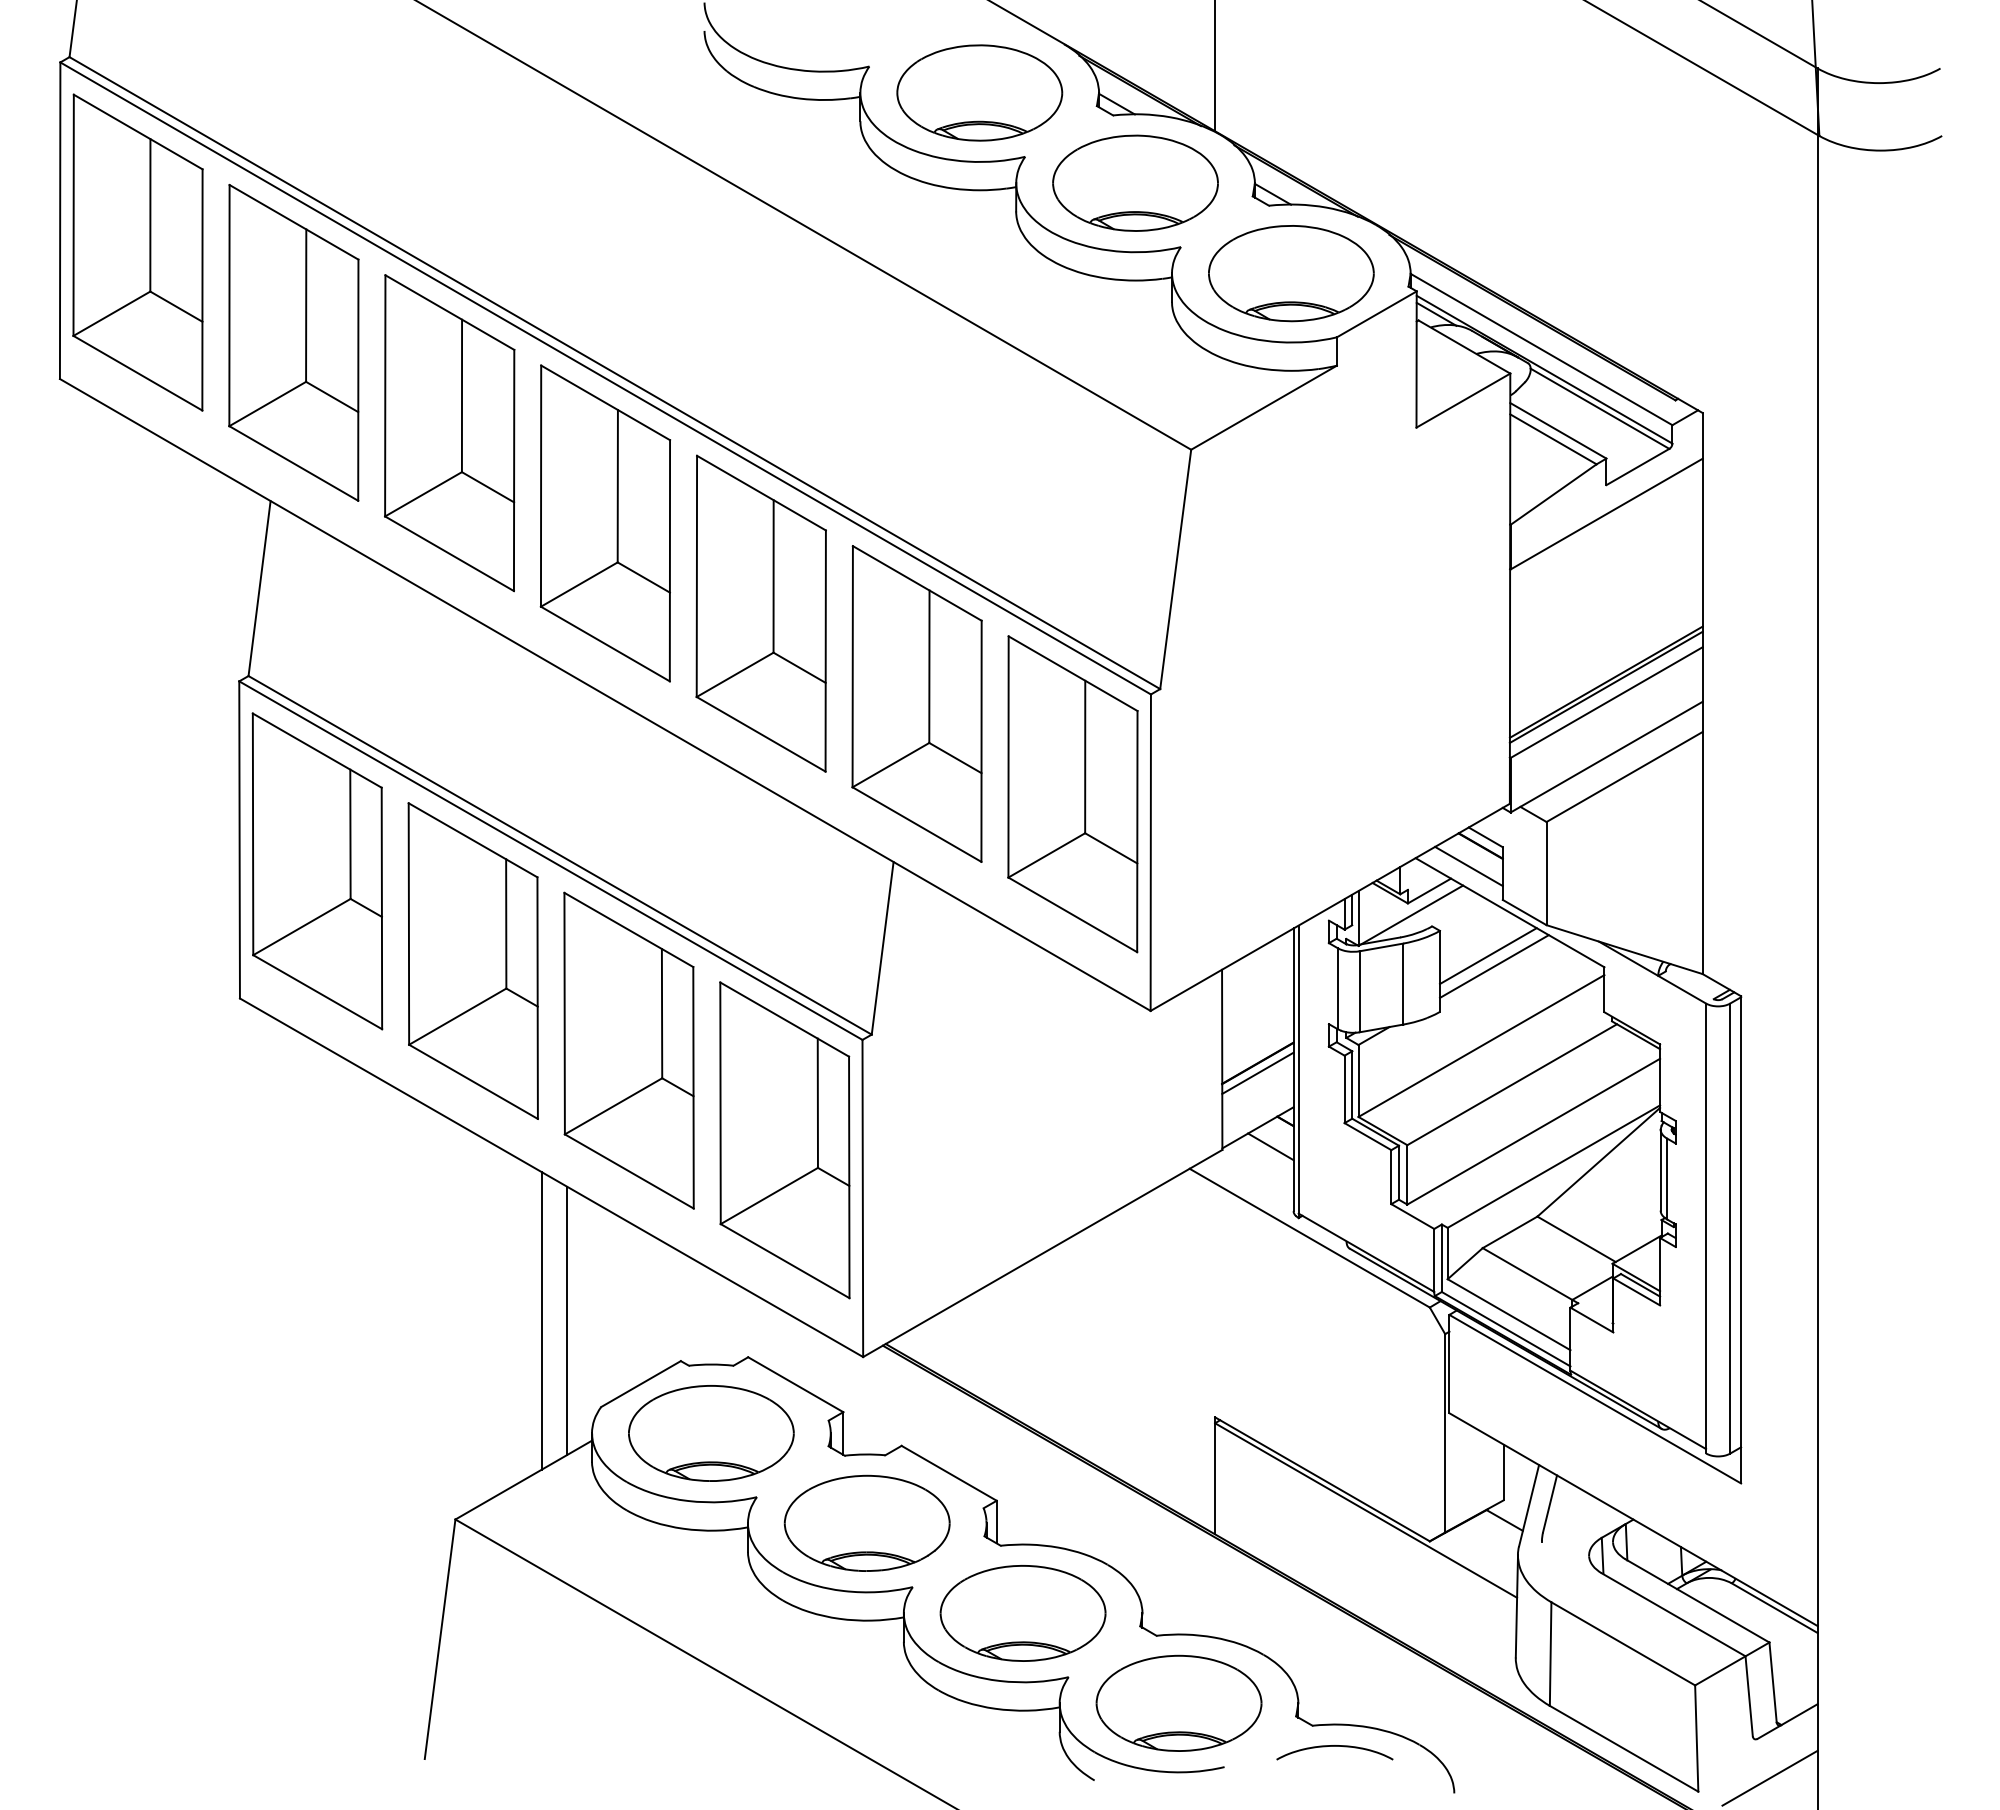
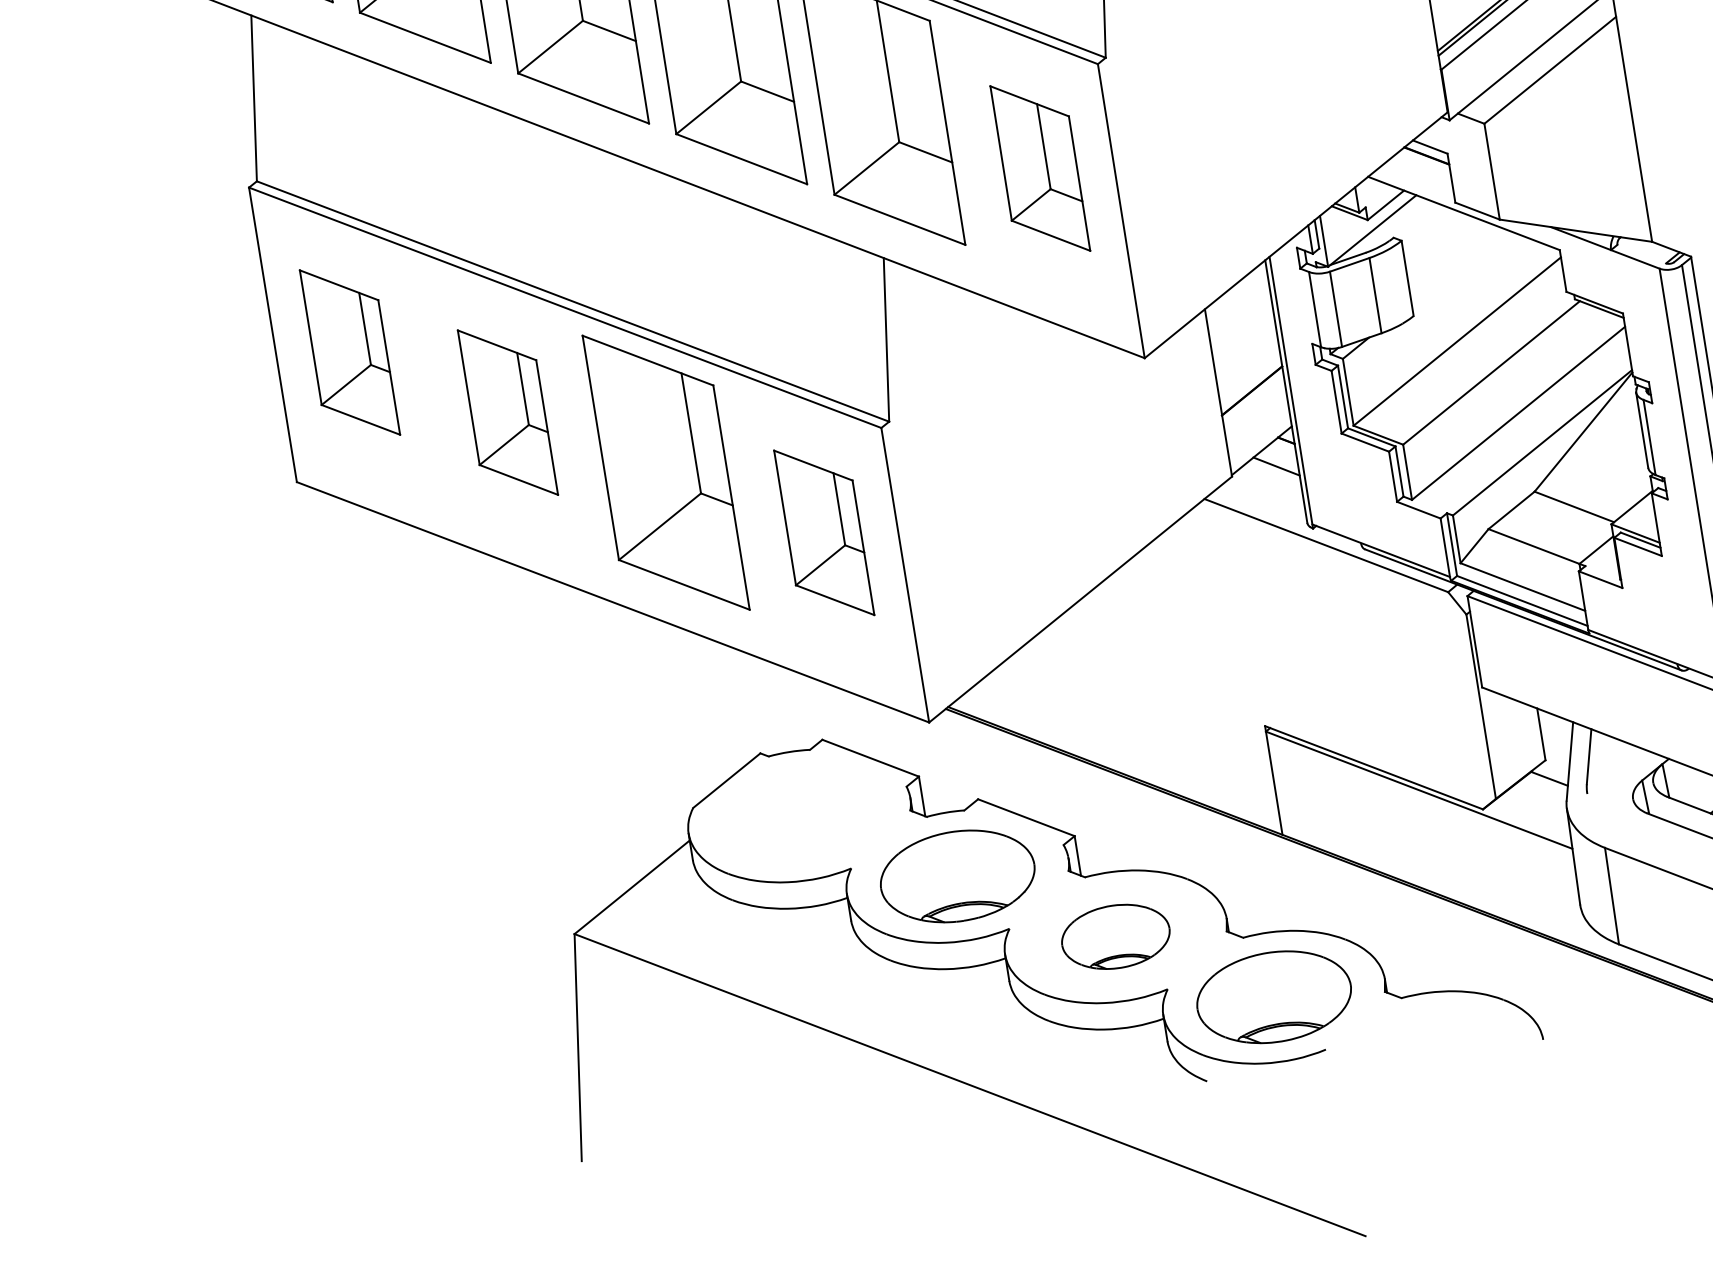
part: (1072, 794) -> (1039, 168), size x0.6
line: (1468, 866) -> (1418, 176), removed
part: (317, 871) -> (350, 352), size x0.6
line: (1487, 956) -> (1449, 257), removed
part: (472, 960) -> (507, 412), size x0.6
line: (1493, 966) -> (1456, 265), removed
line: (1257, 1072) -> (1253, 399), removed
part: (784, 1140) -> (823, 533), size x0.6
line: (541, 1320) -> (624, 736), removed
line: (567, 1320) -> (649, 732), removed
part: (711, 1433) -> (799, 816), removed
part: (1022, 1613) -> (1115, 937), size x0.7
curve: (1334, 1746) -> (1424, 1014), removed

